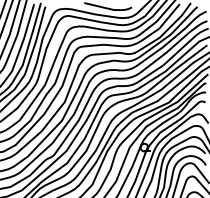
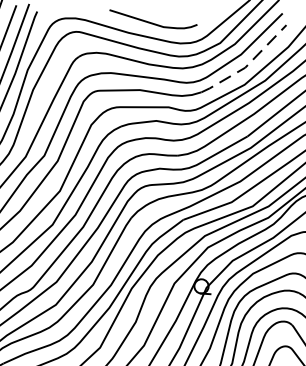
line: (160, 27) -> (247, 65), solid -> dashed

